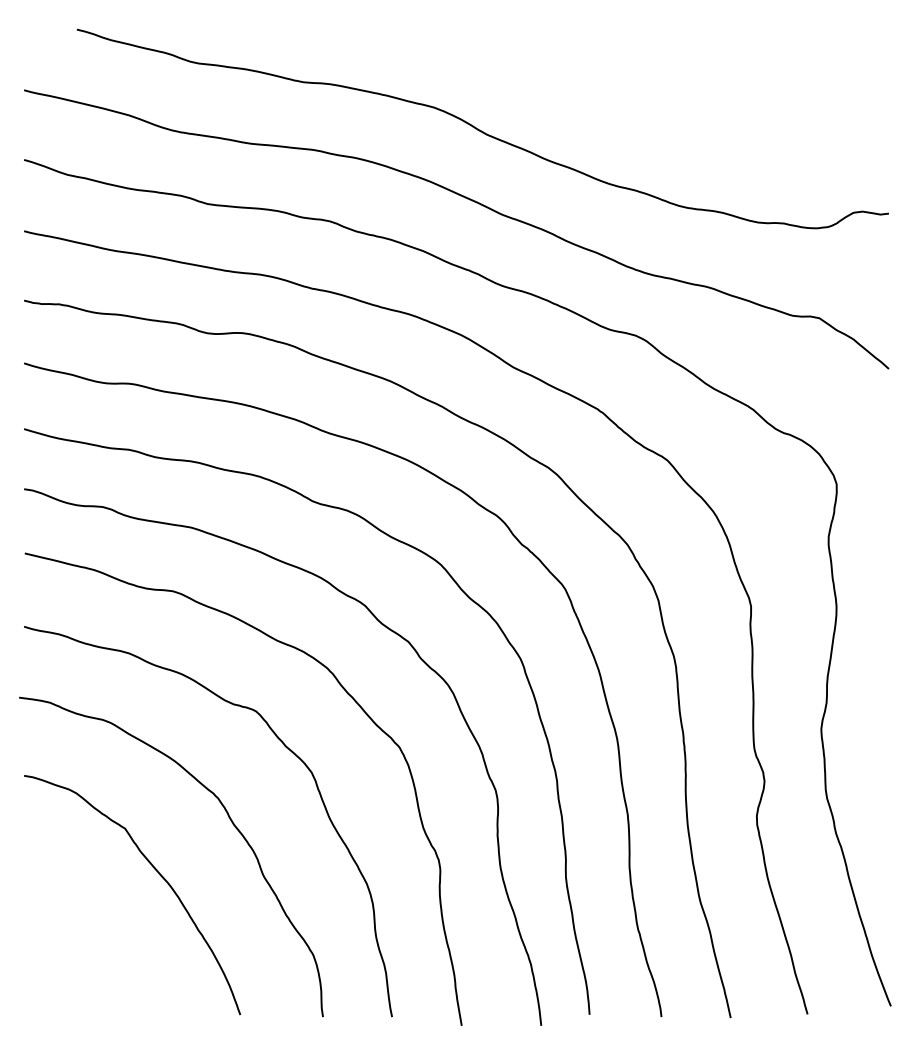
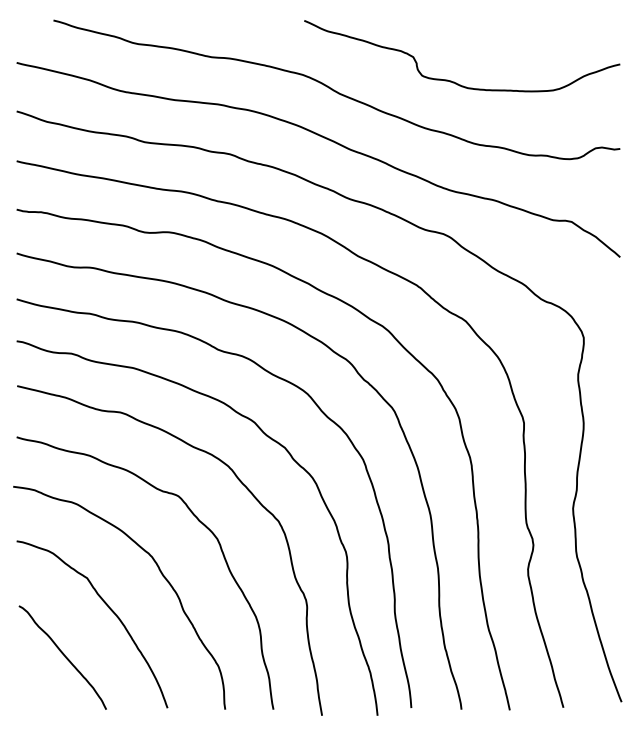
curve: (651, 117) -> (454, 81), added
curve: (91, 939) -> (63, 655), added

